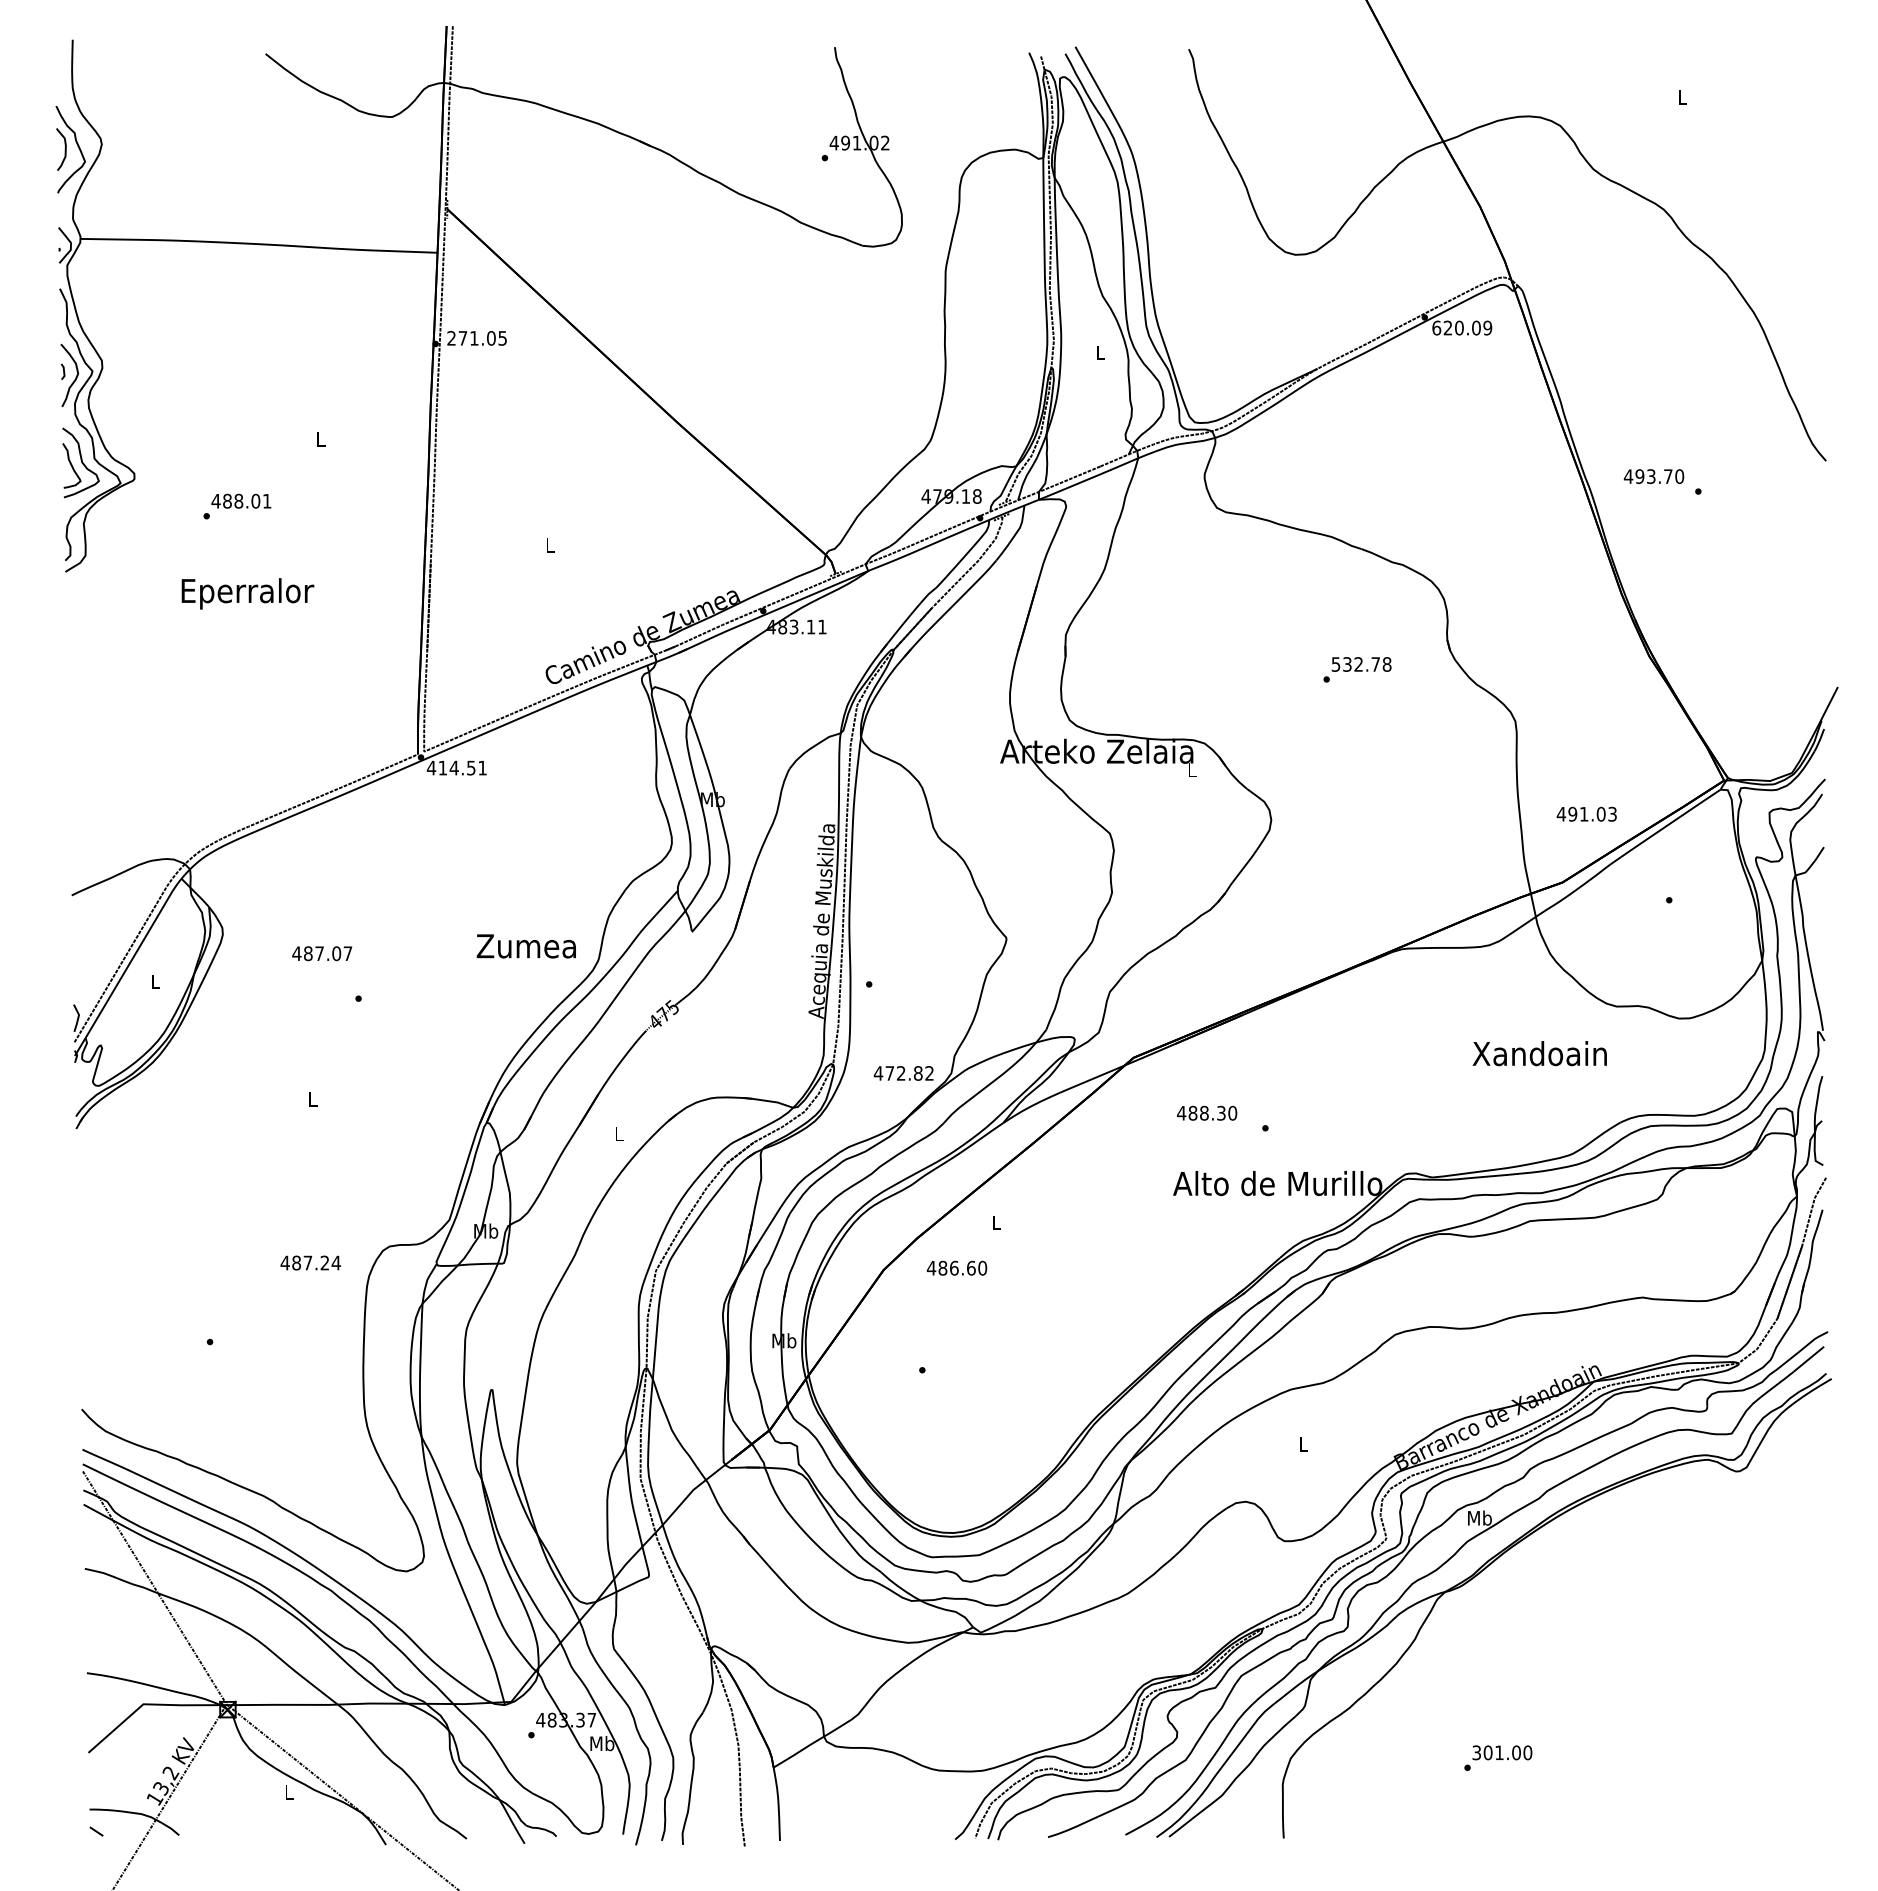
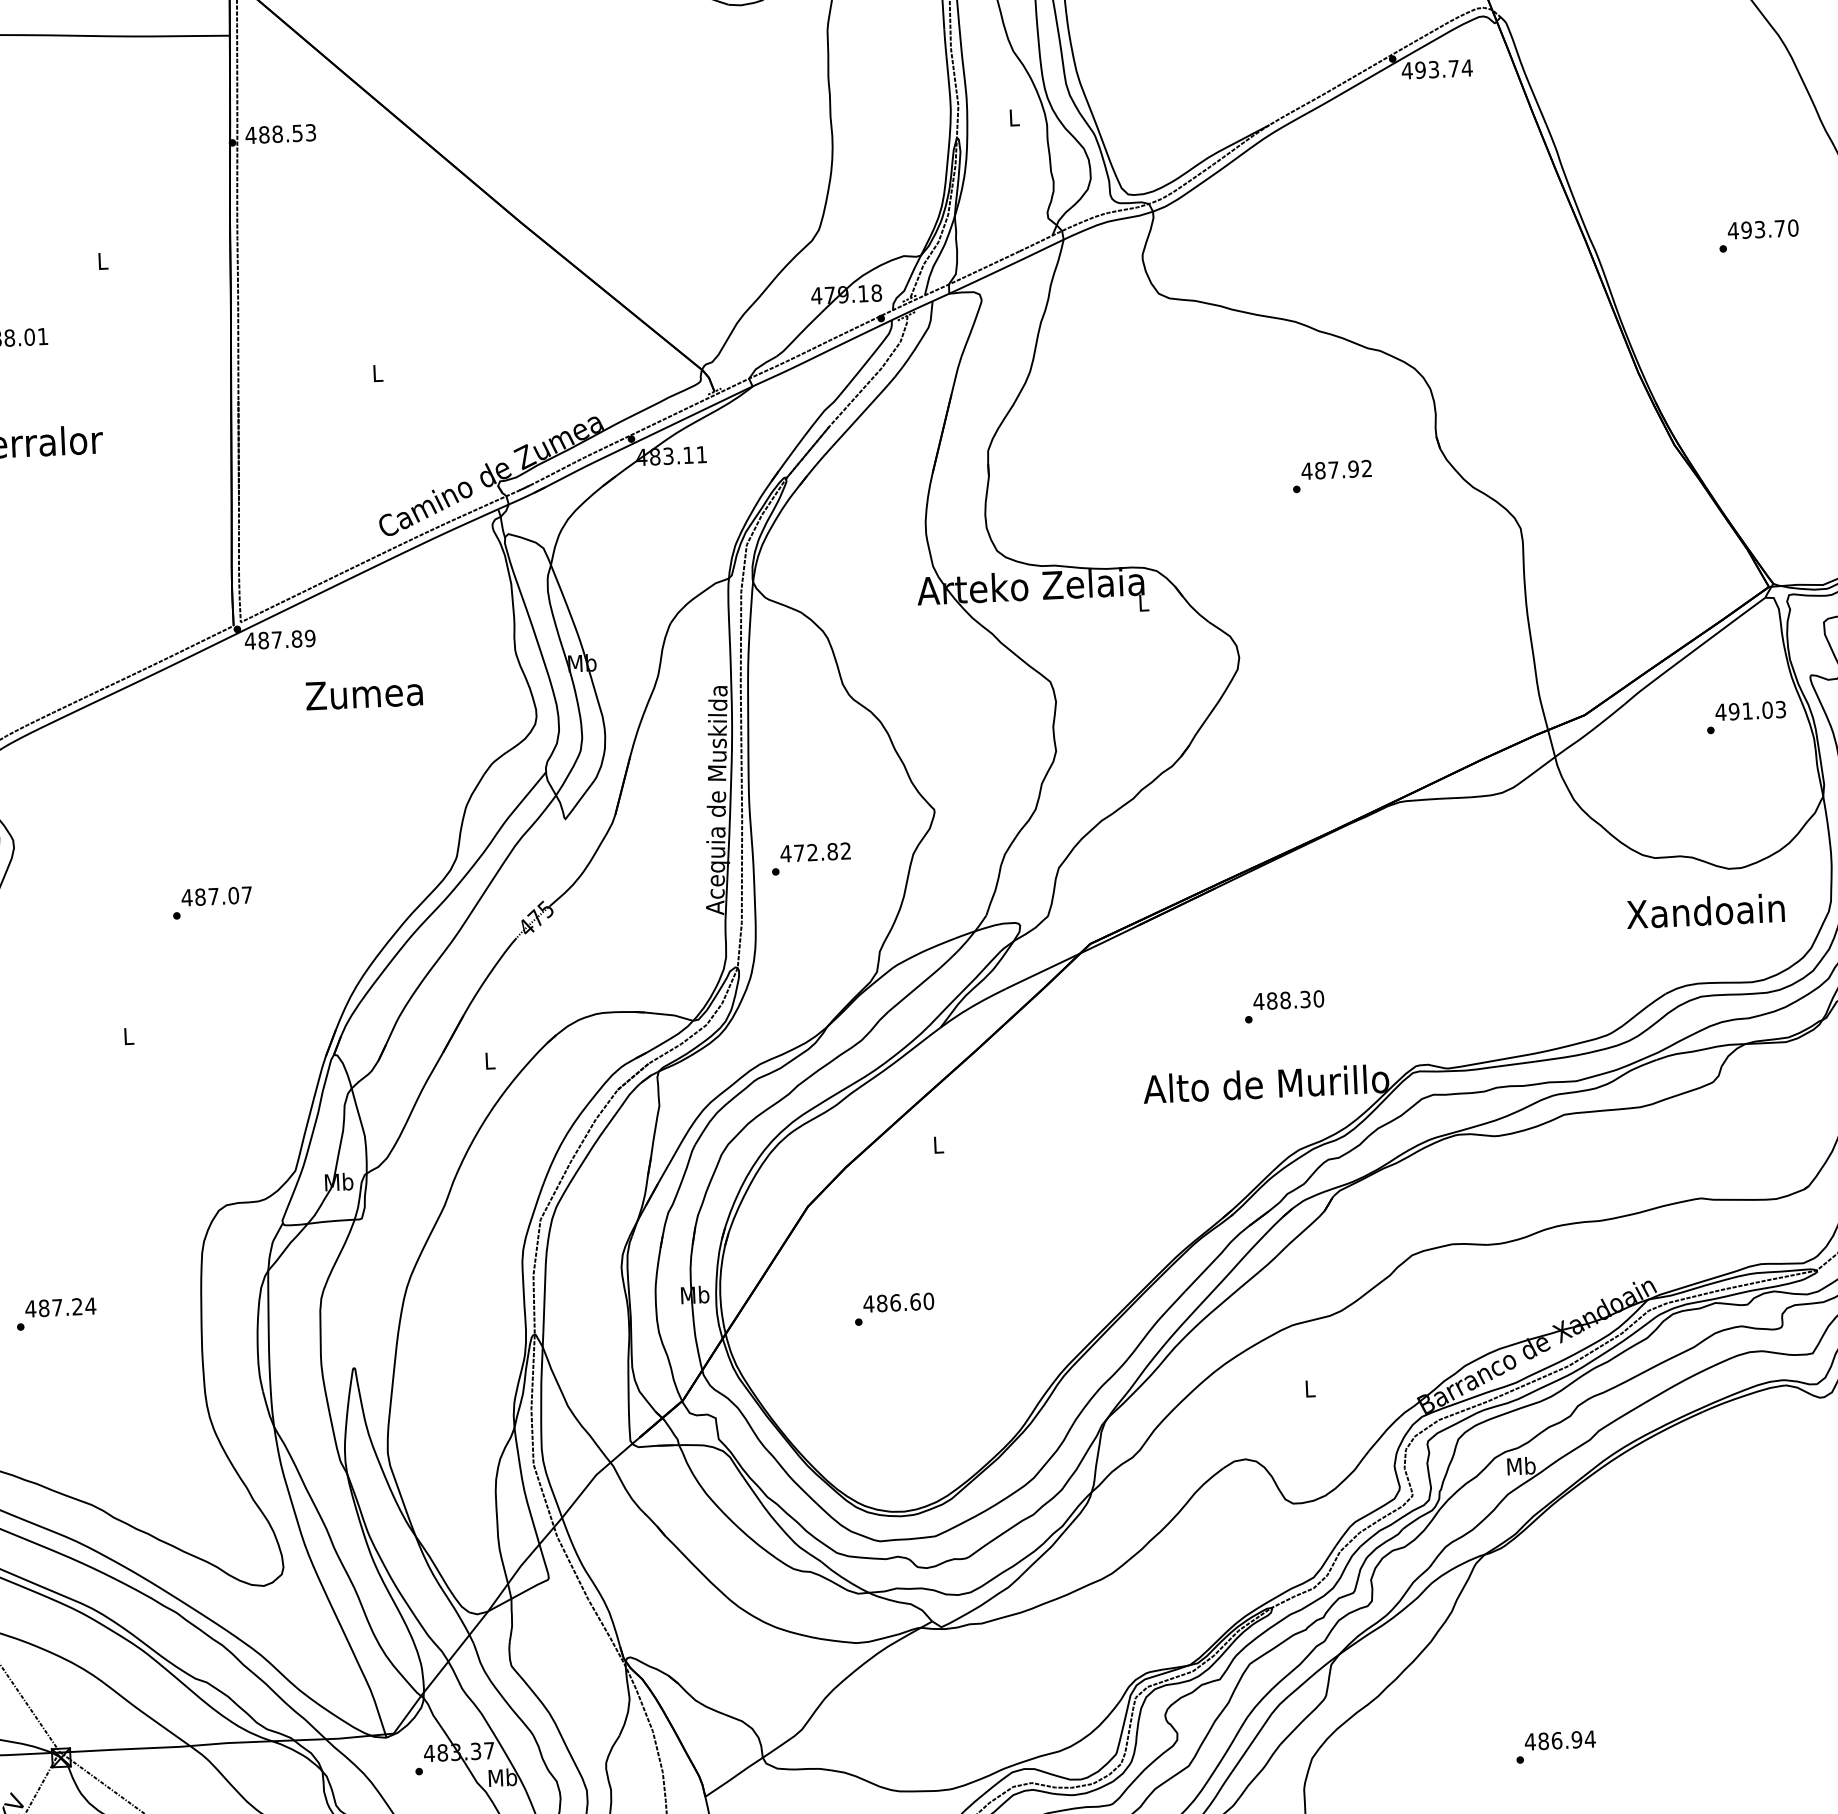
text: (1462, 327) -> (1437, 68), 620.09 -> 493.74
text: (476, 338) -> (280, 134), 271.05 -> 488.53
text: (1653, 476) -> (1762, 229), moved
text: (1361, 664) -> (1336, 469), 532.78 -> 487.92
text: (462, 767) -> (286, 638), 414.51 -> 487.89
text: (1586, 813) -> (1750, 710), moved
text: (525, 946) -> (363, 694), moved
text: (322, 953) -> (217, 896), moved
text: (1539, 1053) -> (1705, 911), moved
text: (903, 1073) -> (815, 852), moved
text: (1207, 1112) -> (1289, 999), moved
text: (310, 1262) -> (60, 1306), moved
text: (956, 1267) -> (898, 1301), moved
text: (1502, 1752) -> (1560, 1740), 301.00 -> 486.94

